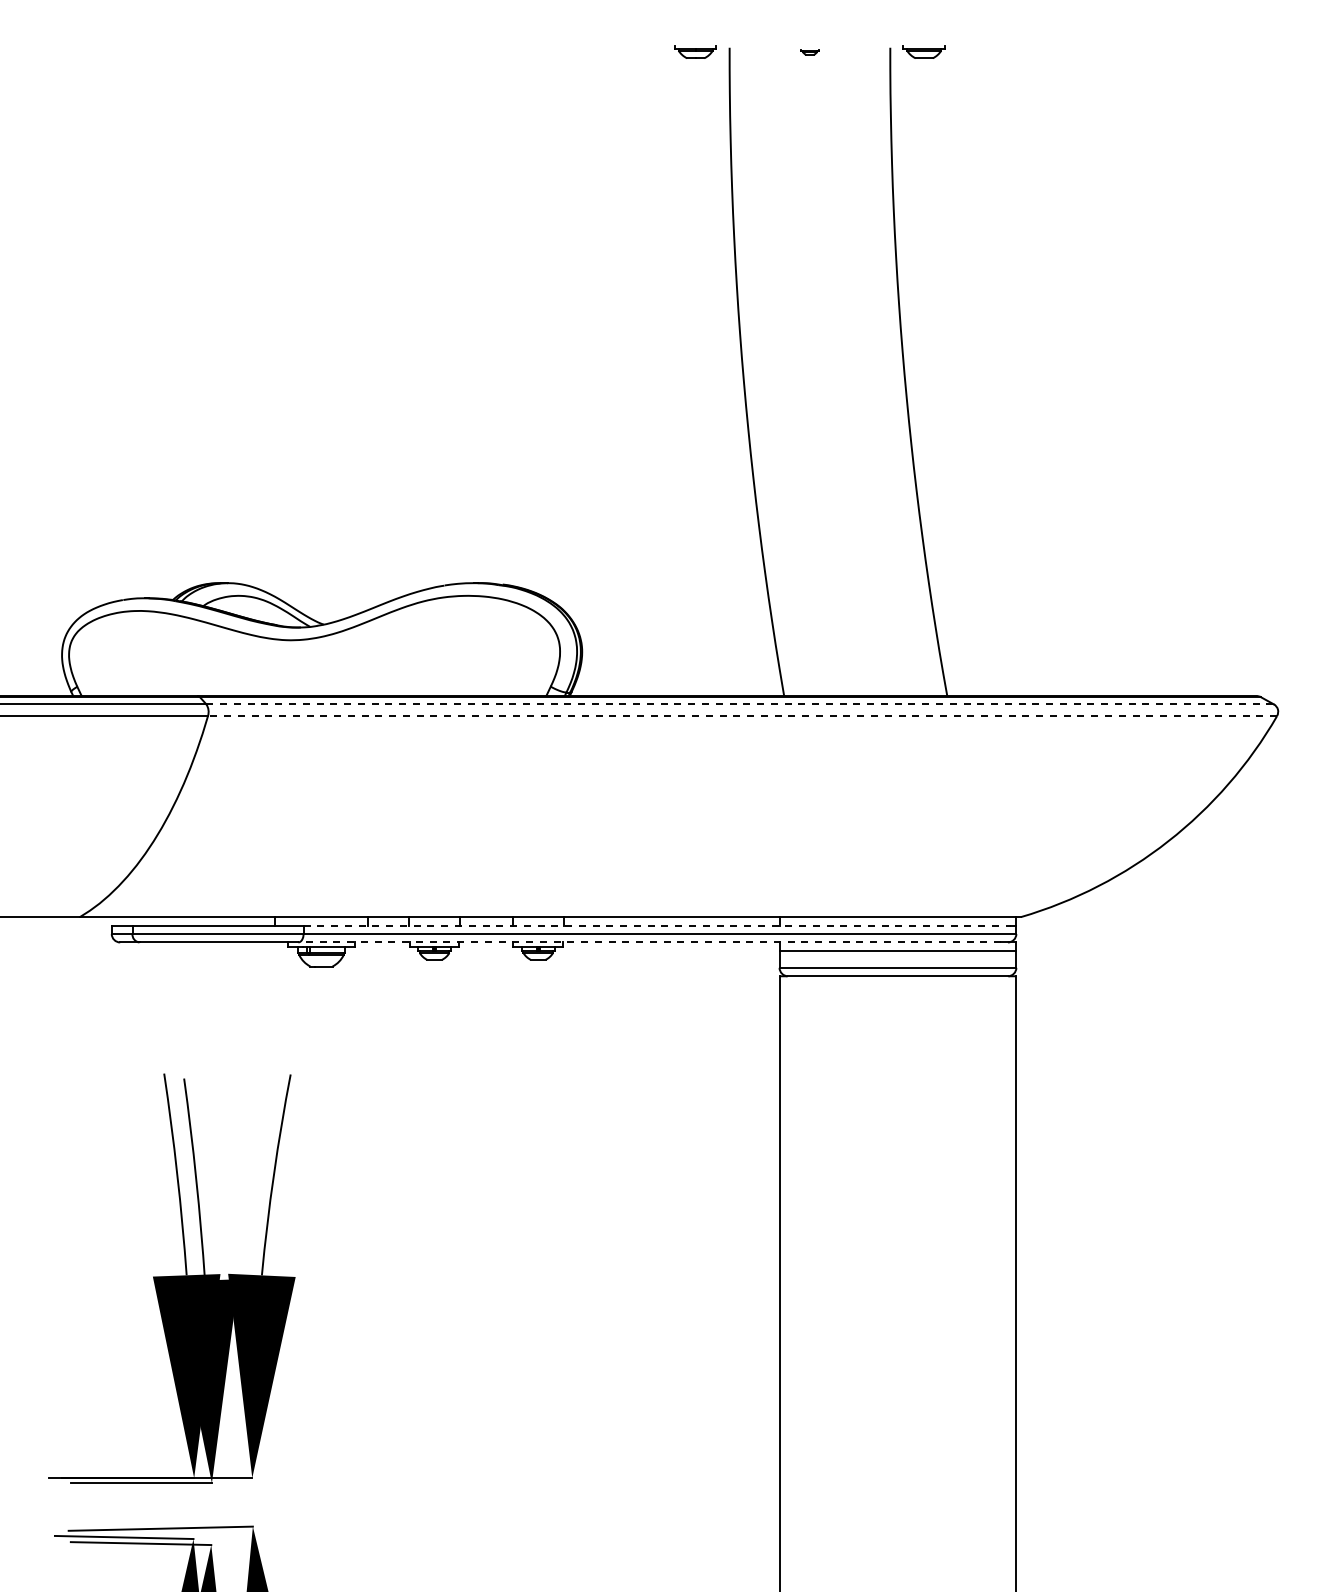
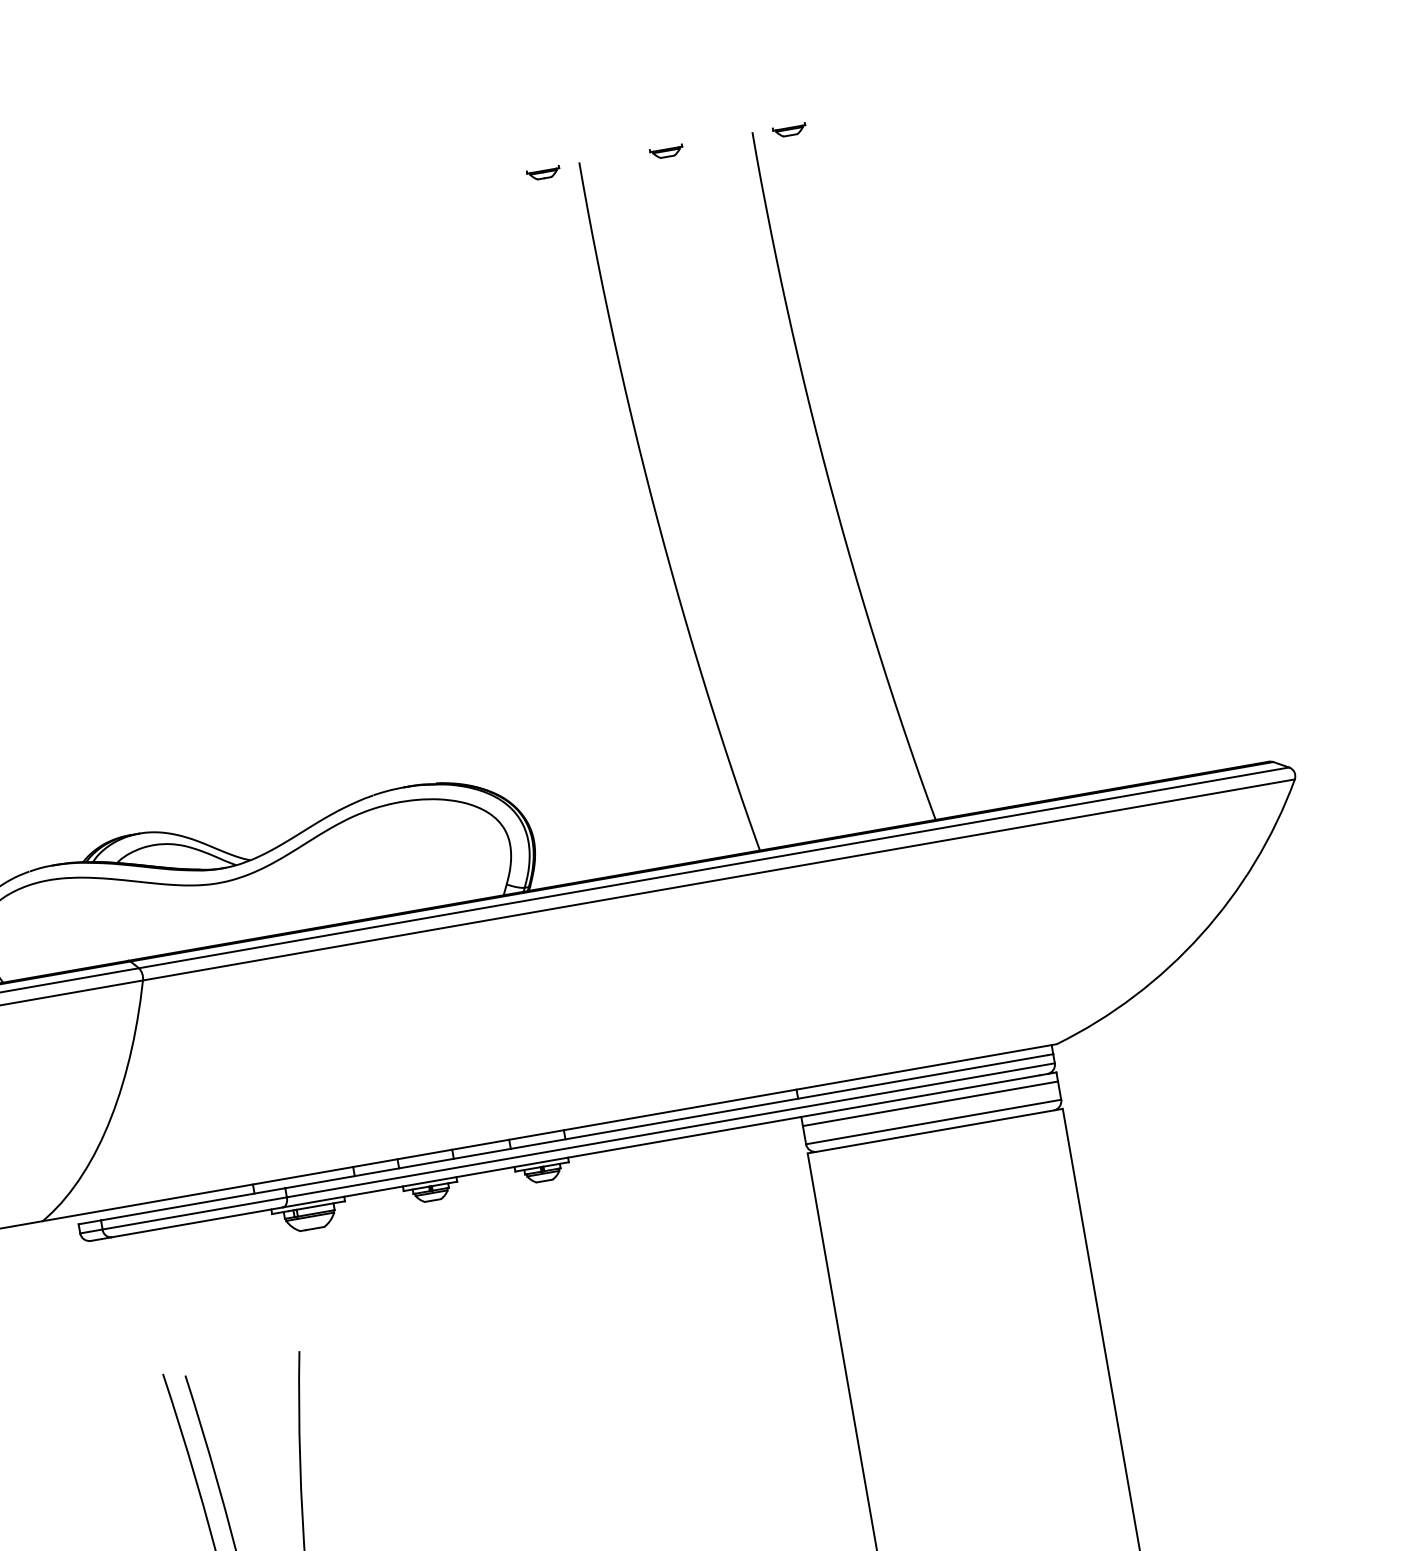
part: (695, 52) -> (543, 173), size x0.71
part: (809, 52) -> (666, 152), size x1.67
part: (923, 52) -> (789, 131), size x0.71
line: (740, 704) -> (714, 867), dashed -> solid
line: (742, 716) -> (718, 880), dashed -> solid
line: (657, 925) -> (666, 1121), dashed -> solid
line: (649, 942) -> (661, 1141), dashed -> solid

